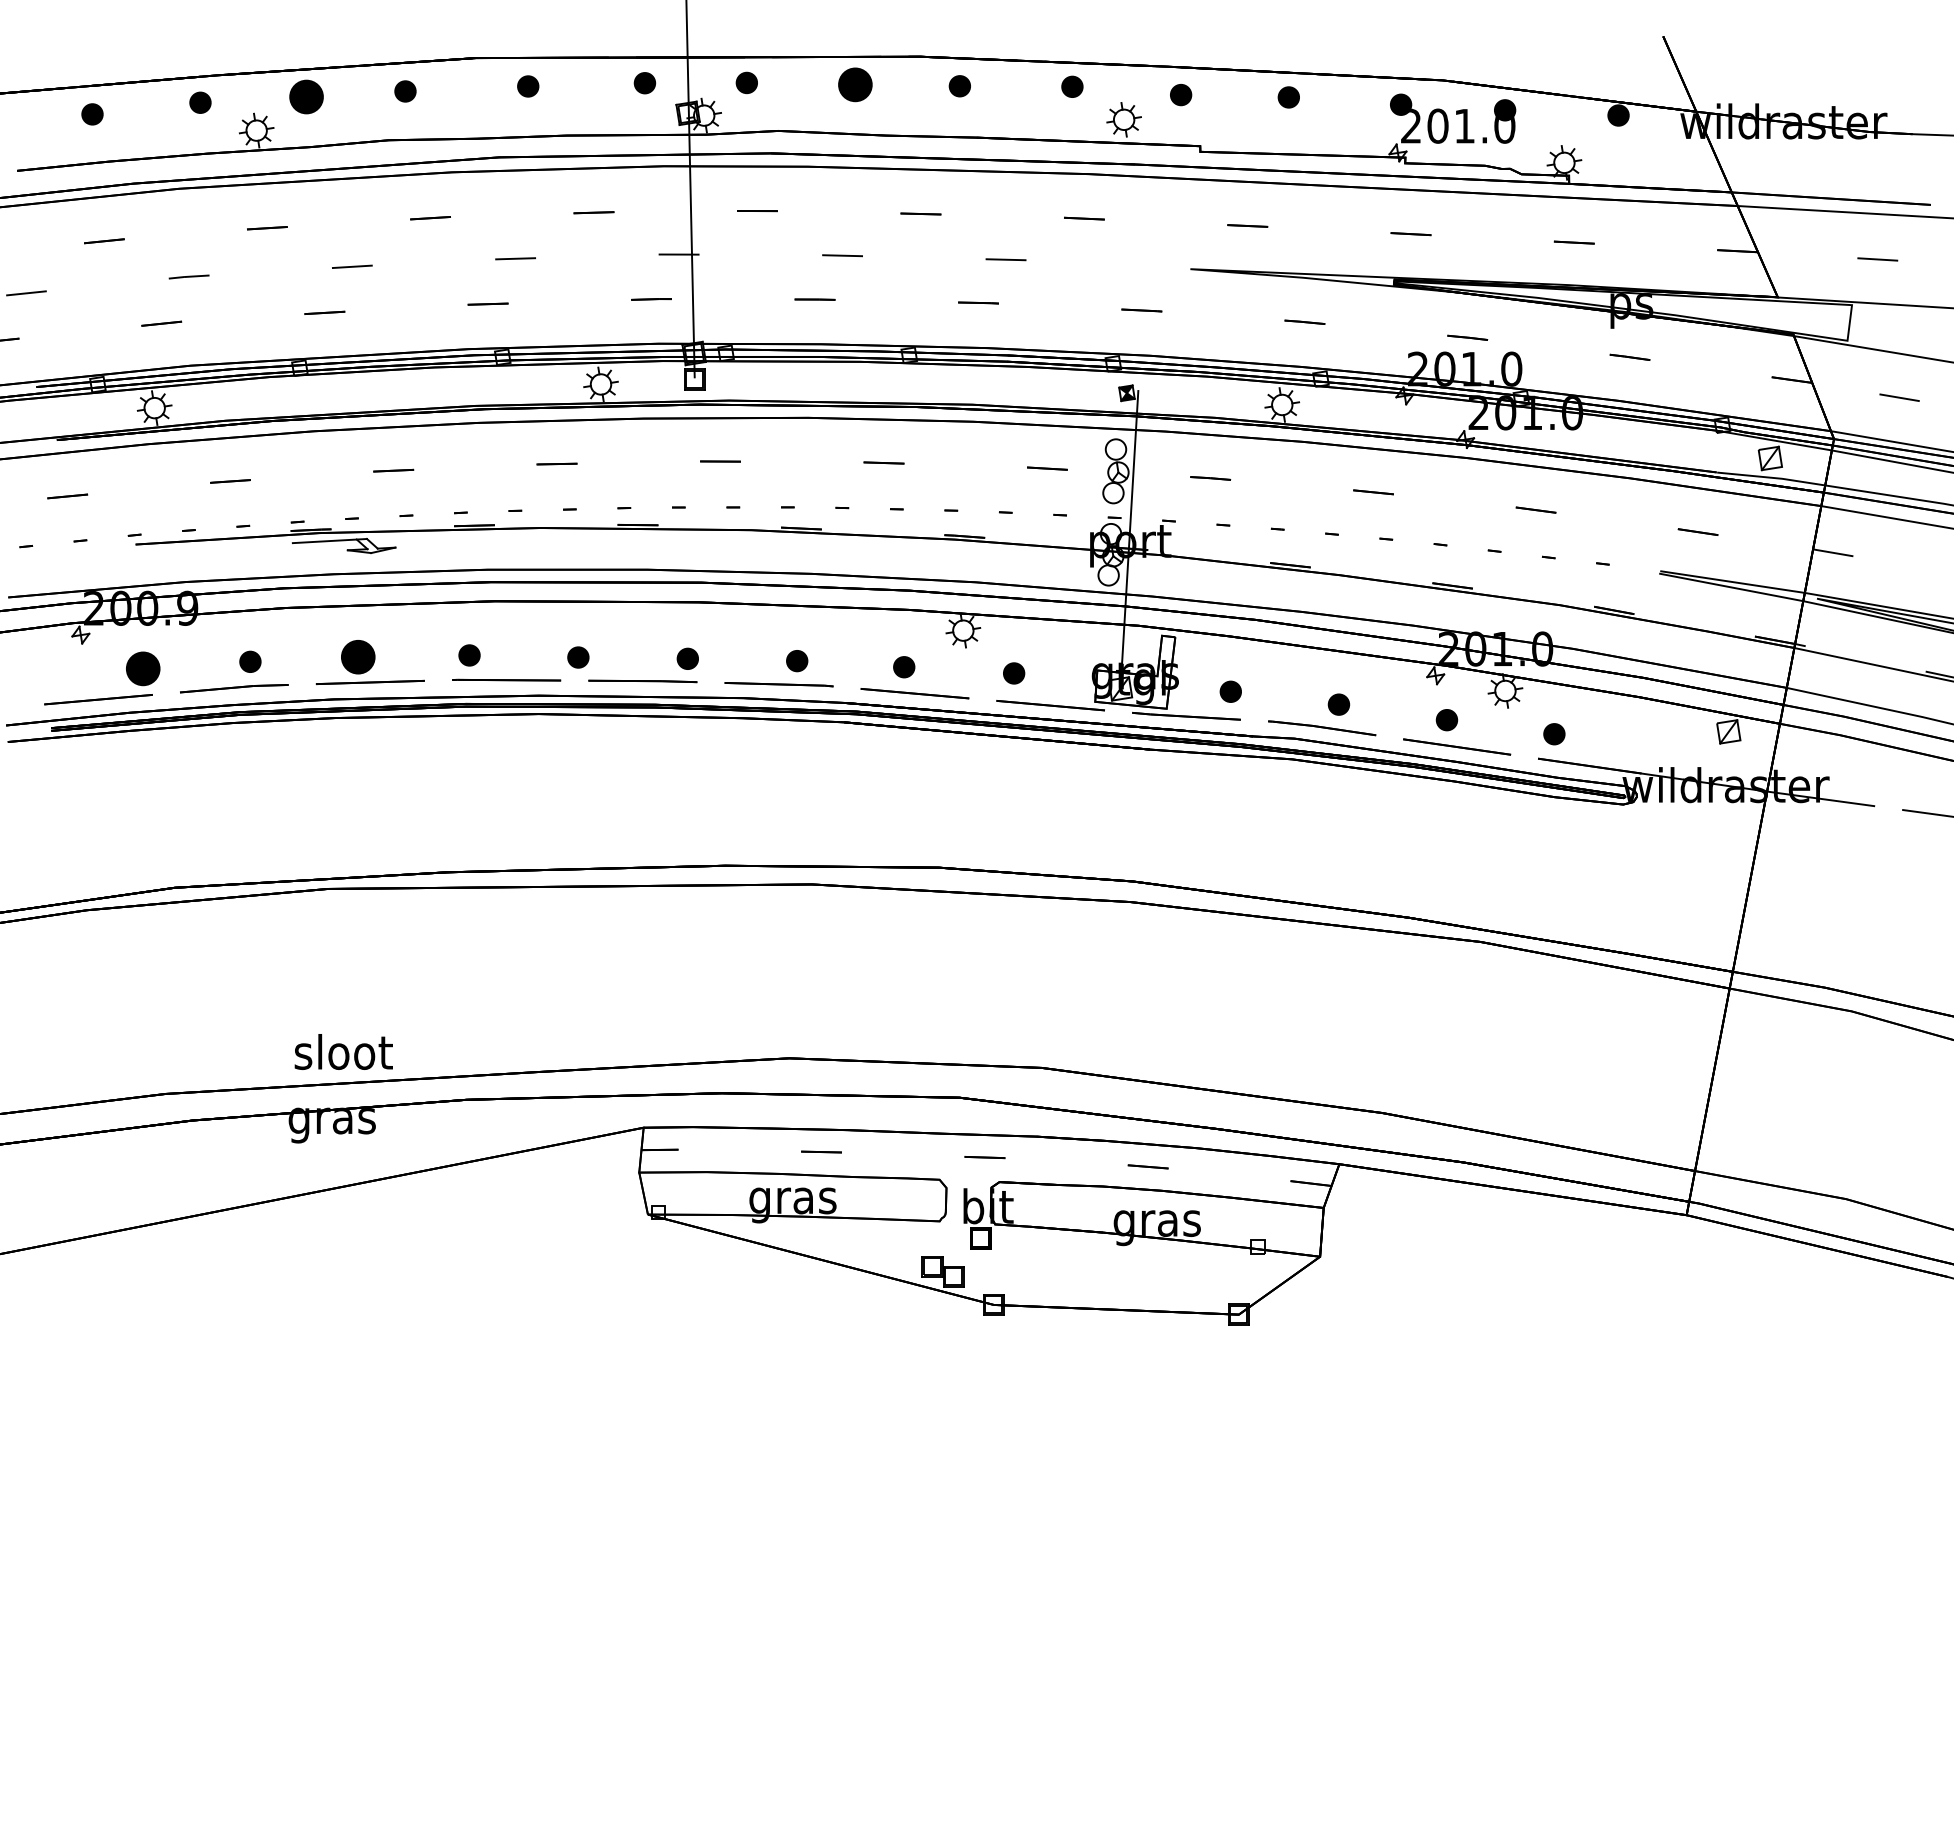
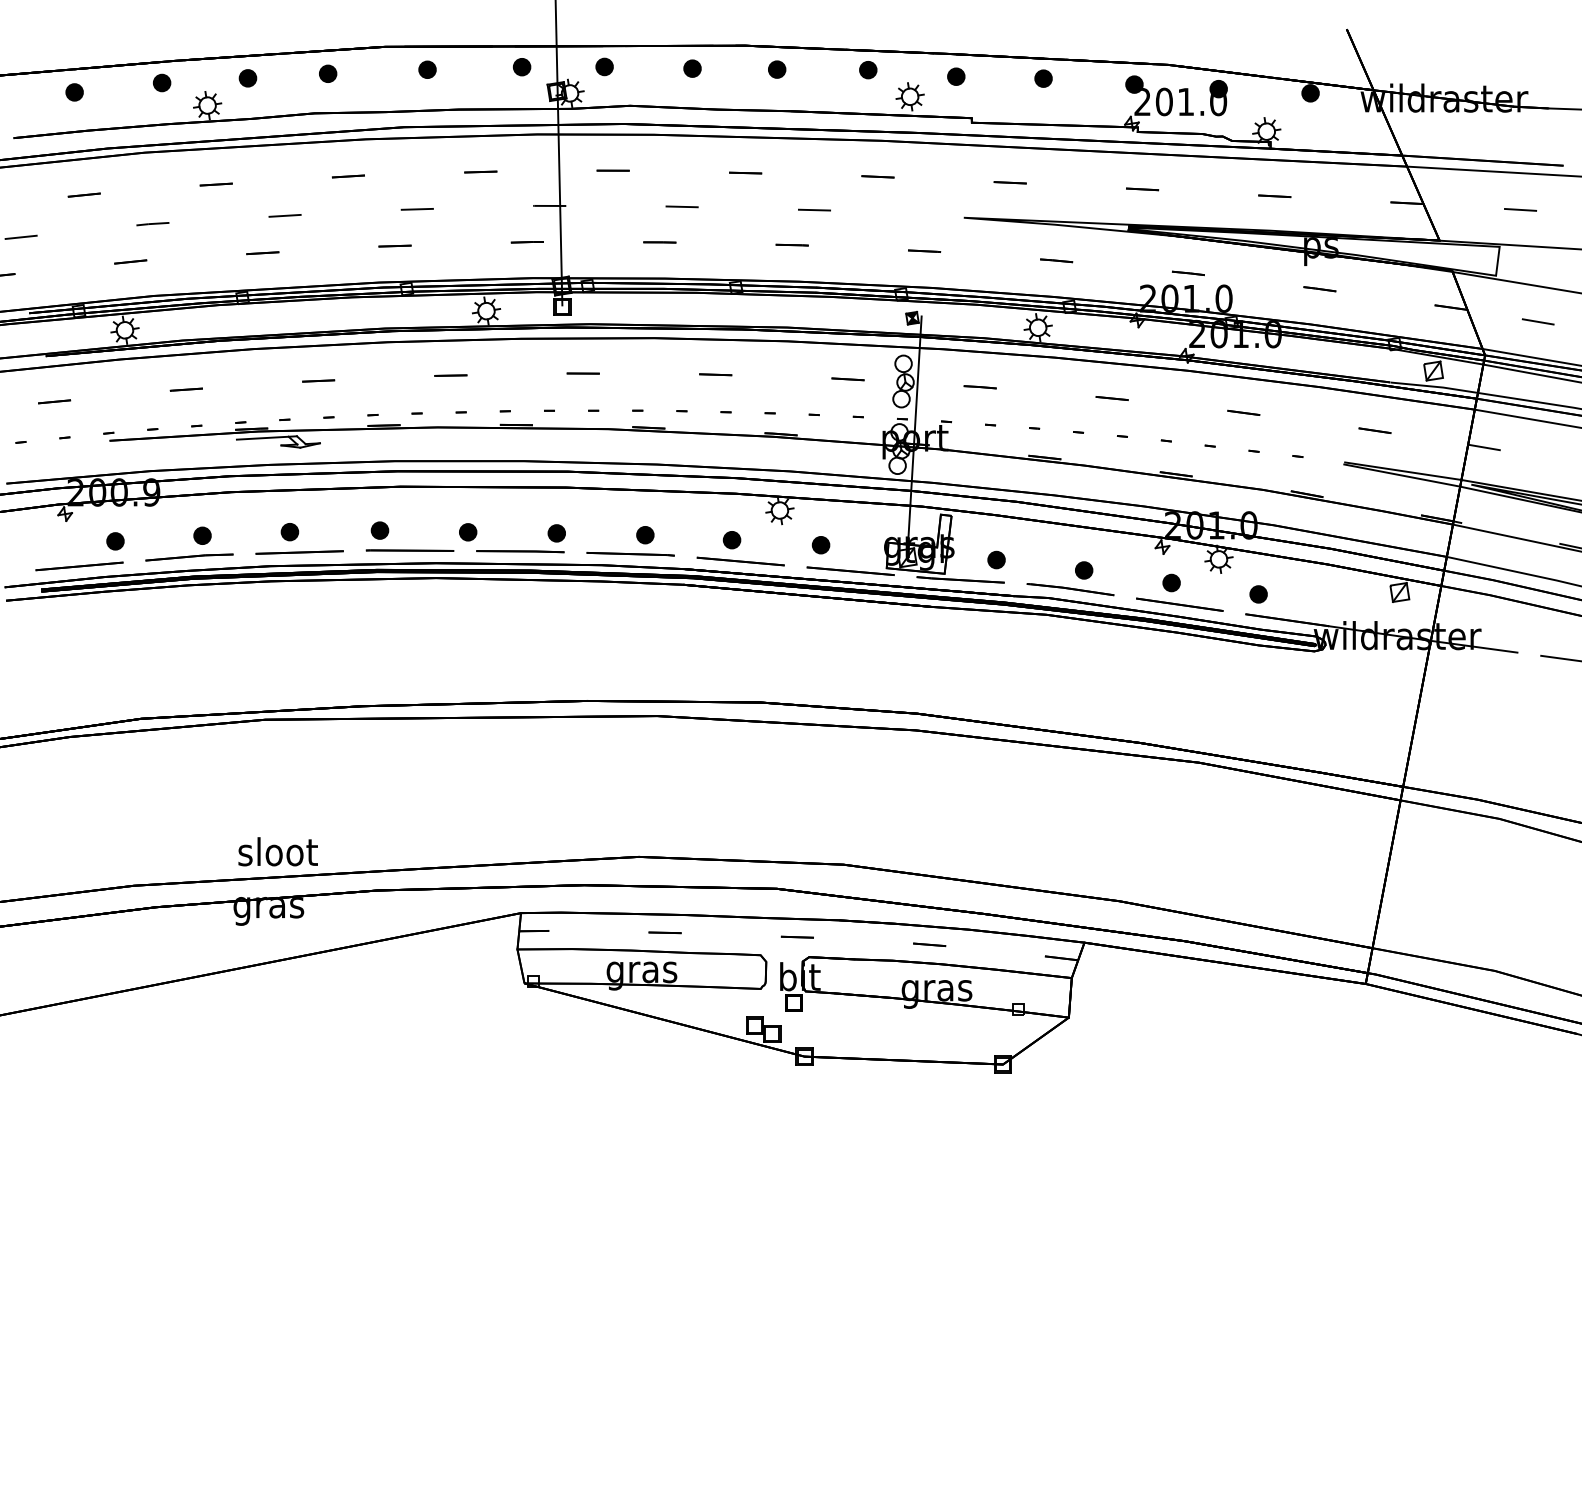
part: (855, 85) -> (692, 69), size x0.62
part: (306, 96) -> (247, 77), size x0.62
part: (358, 657) -> (290, 532), size x0.62
part: (142, 668) -> (115, 541), size x0.62

